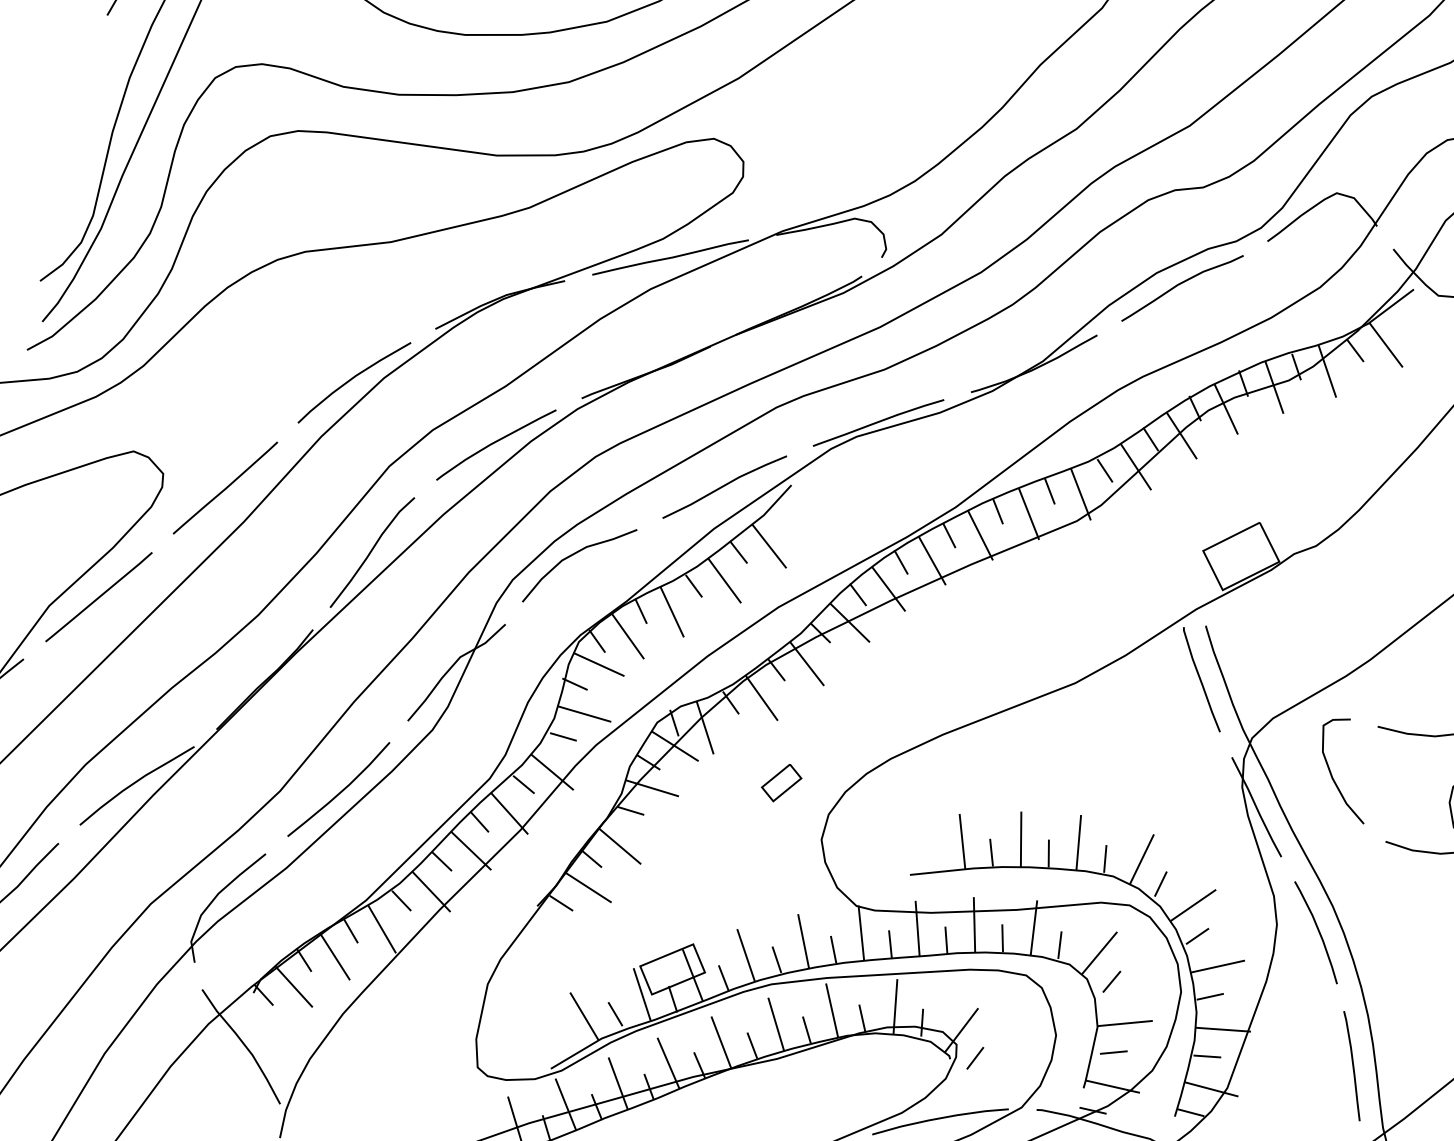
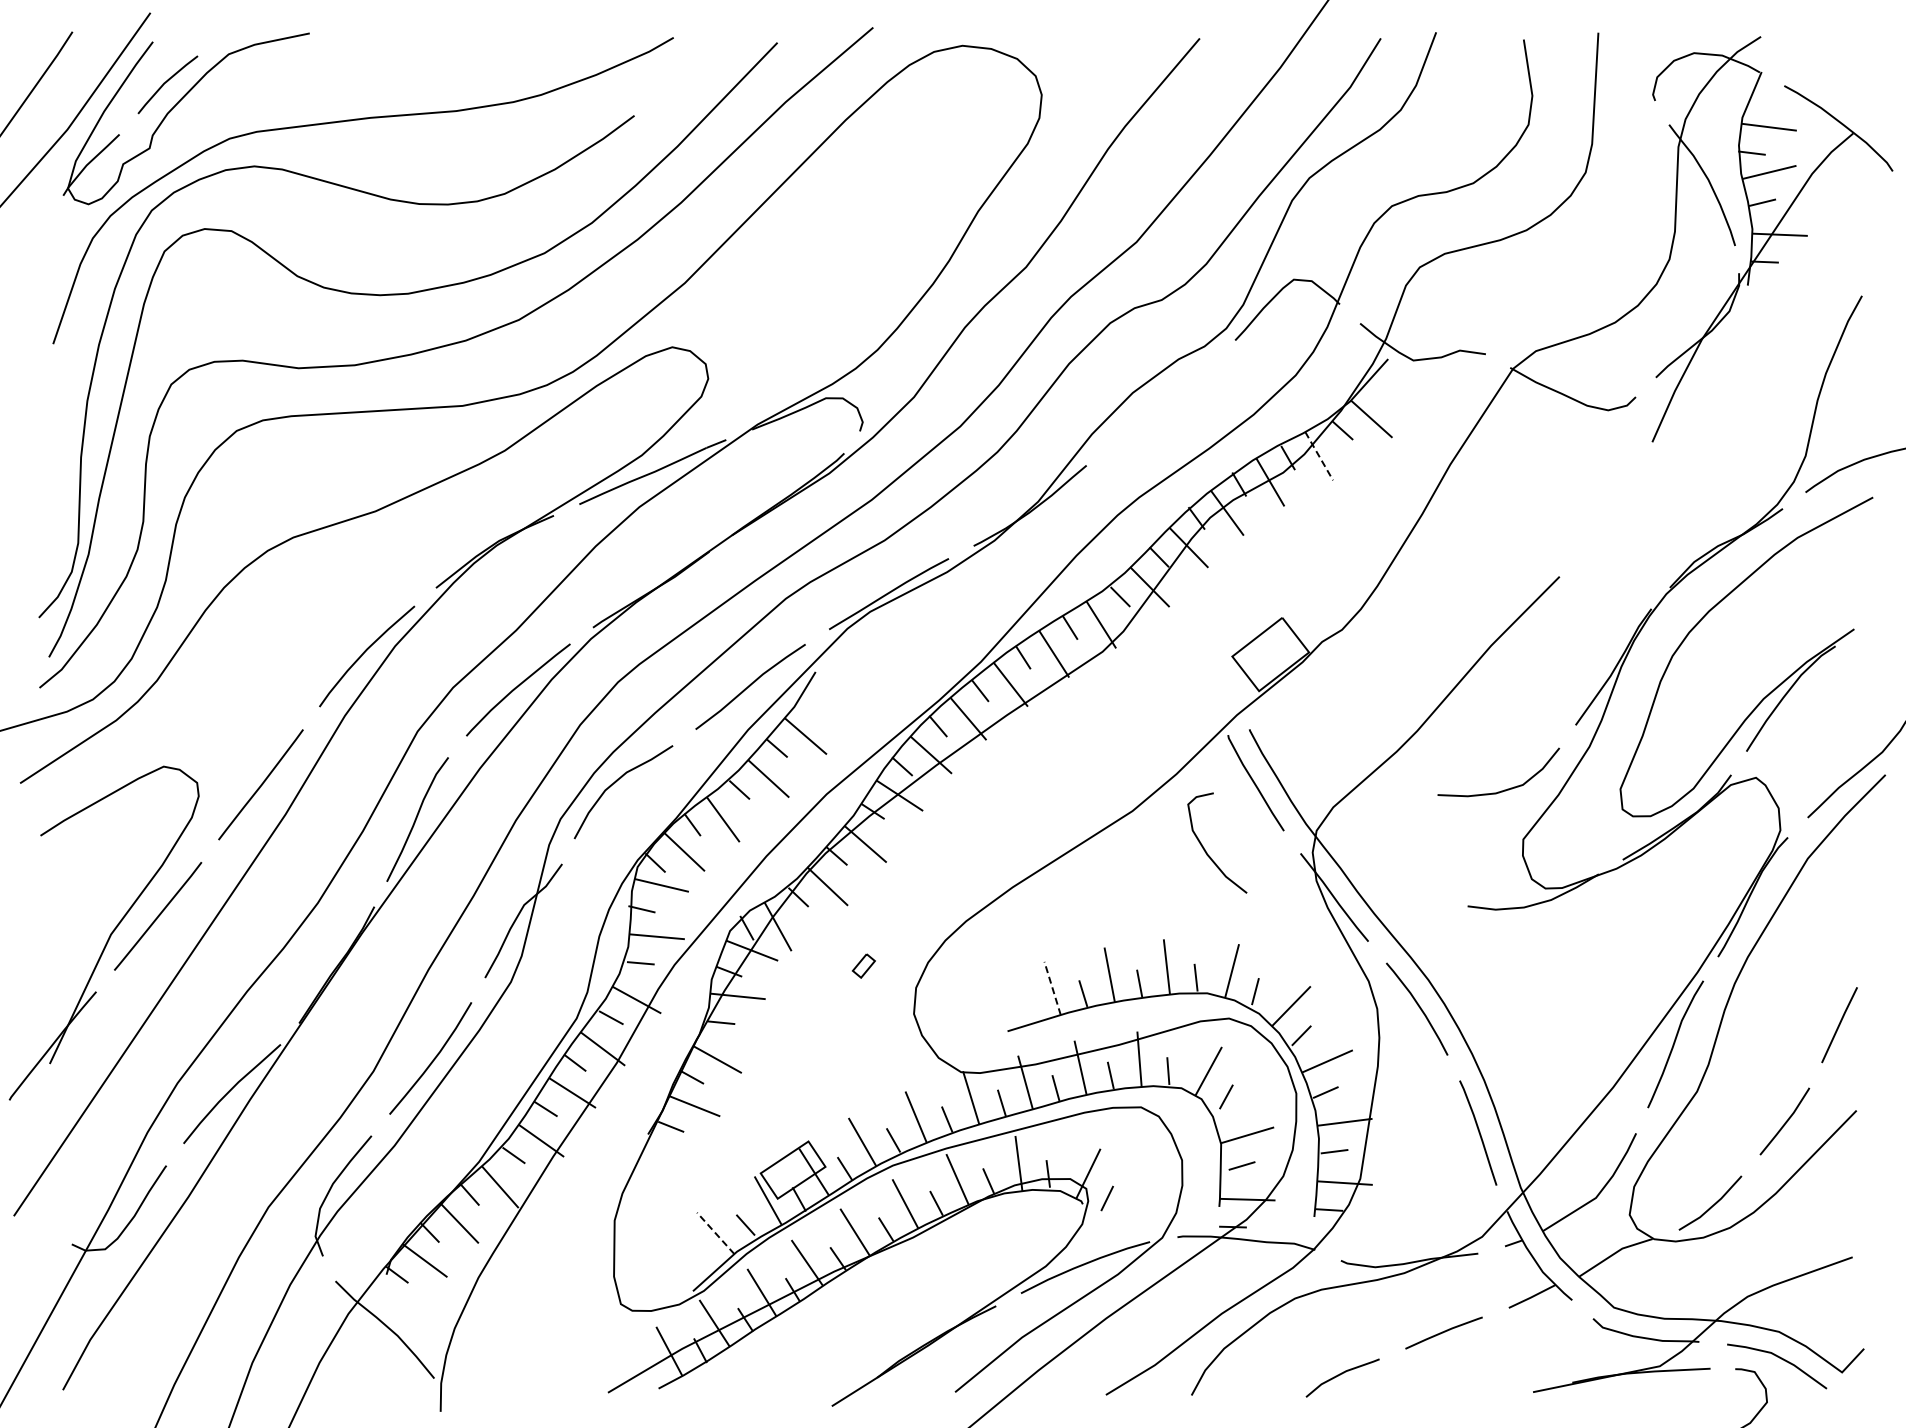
curve: (1180, 284) -> (1158, 399), removed
line: (1326, 370) -> (1318, 455), solid -> dashed
curve: (1331, 773) -> (1205, 849), moved
part: (781, 782) -> (863, 965), size x0.6
line: (962, 842) -> (1052, 989), solid -> dashed
line: (584, 1016) -> (715, 1233), solid -> dashed

